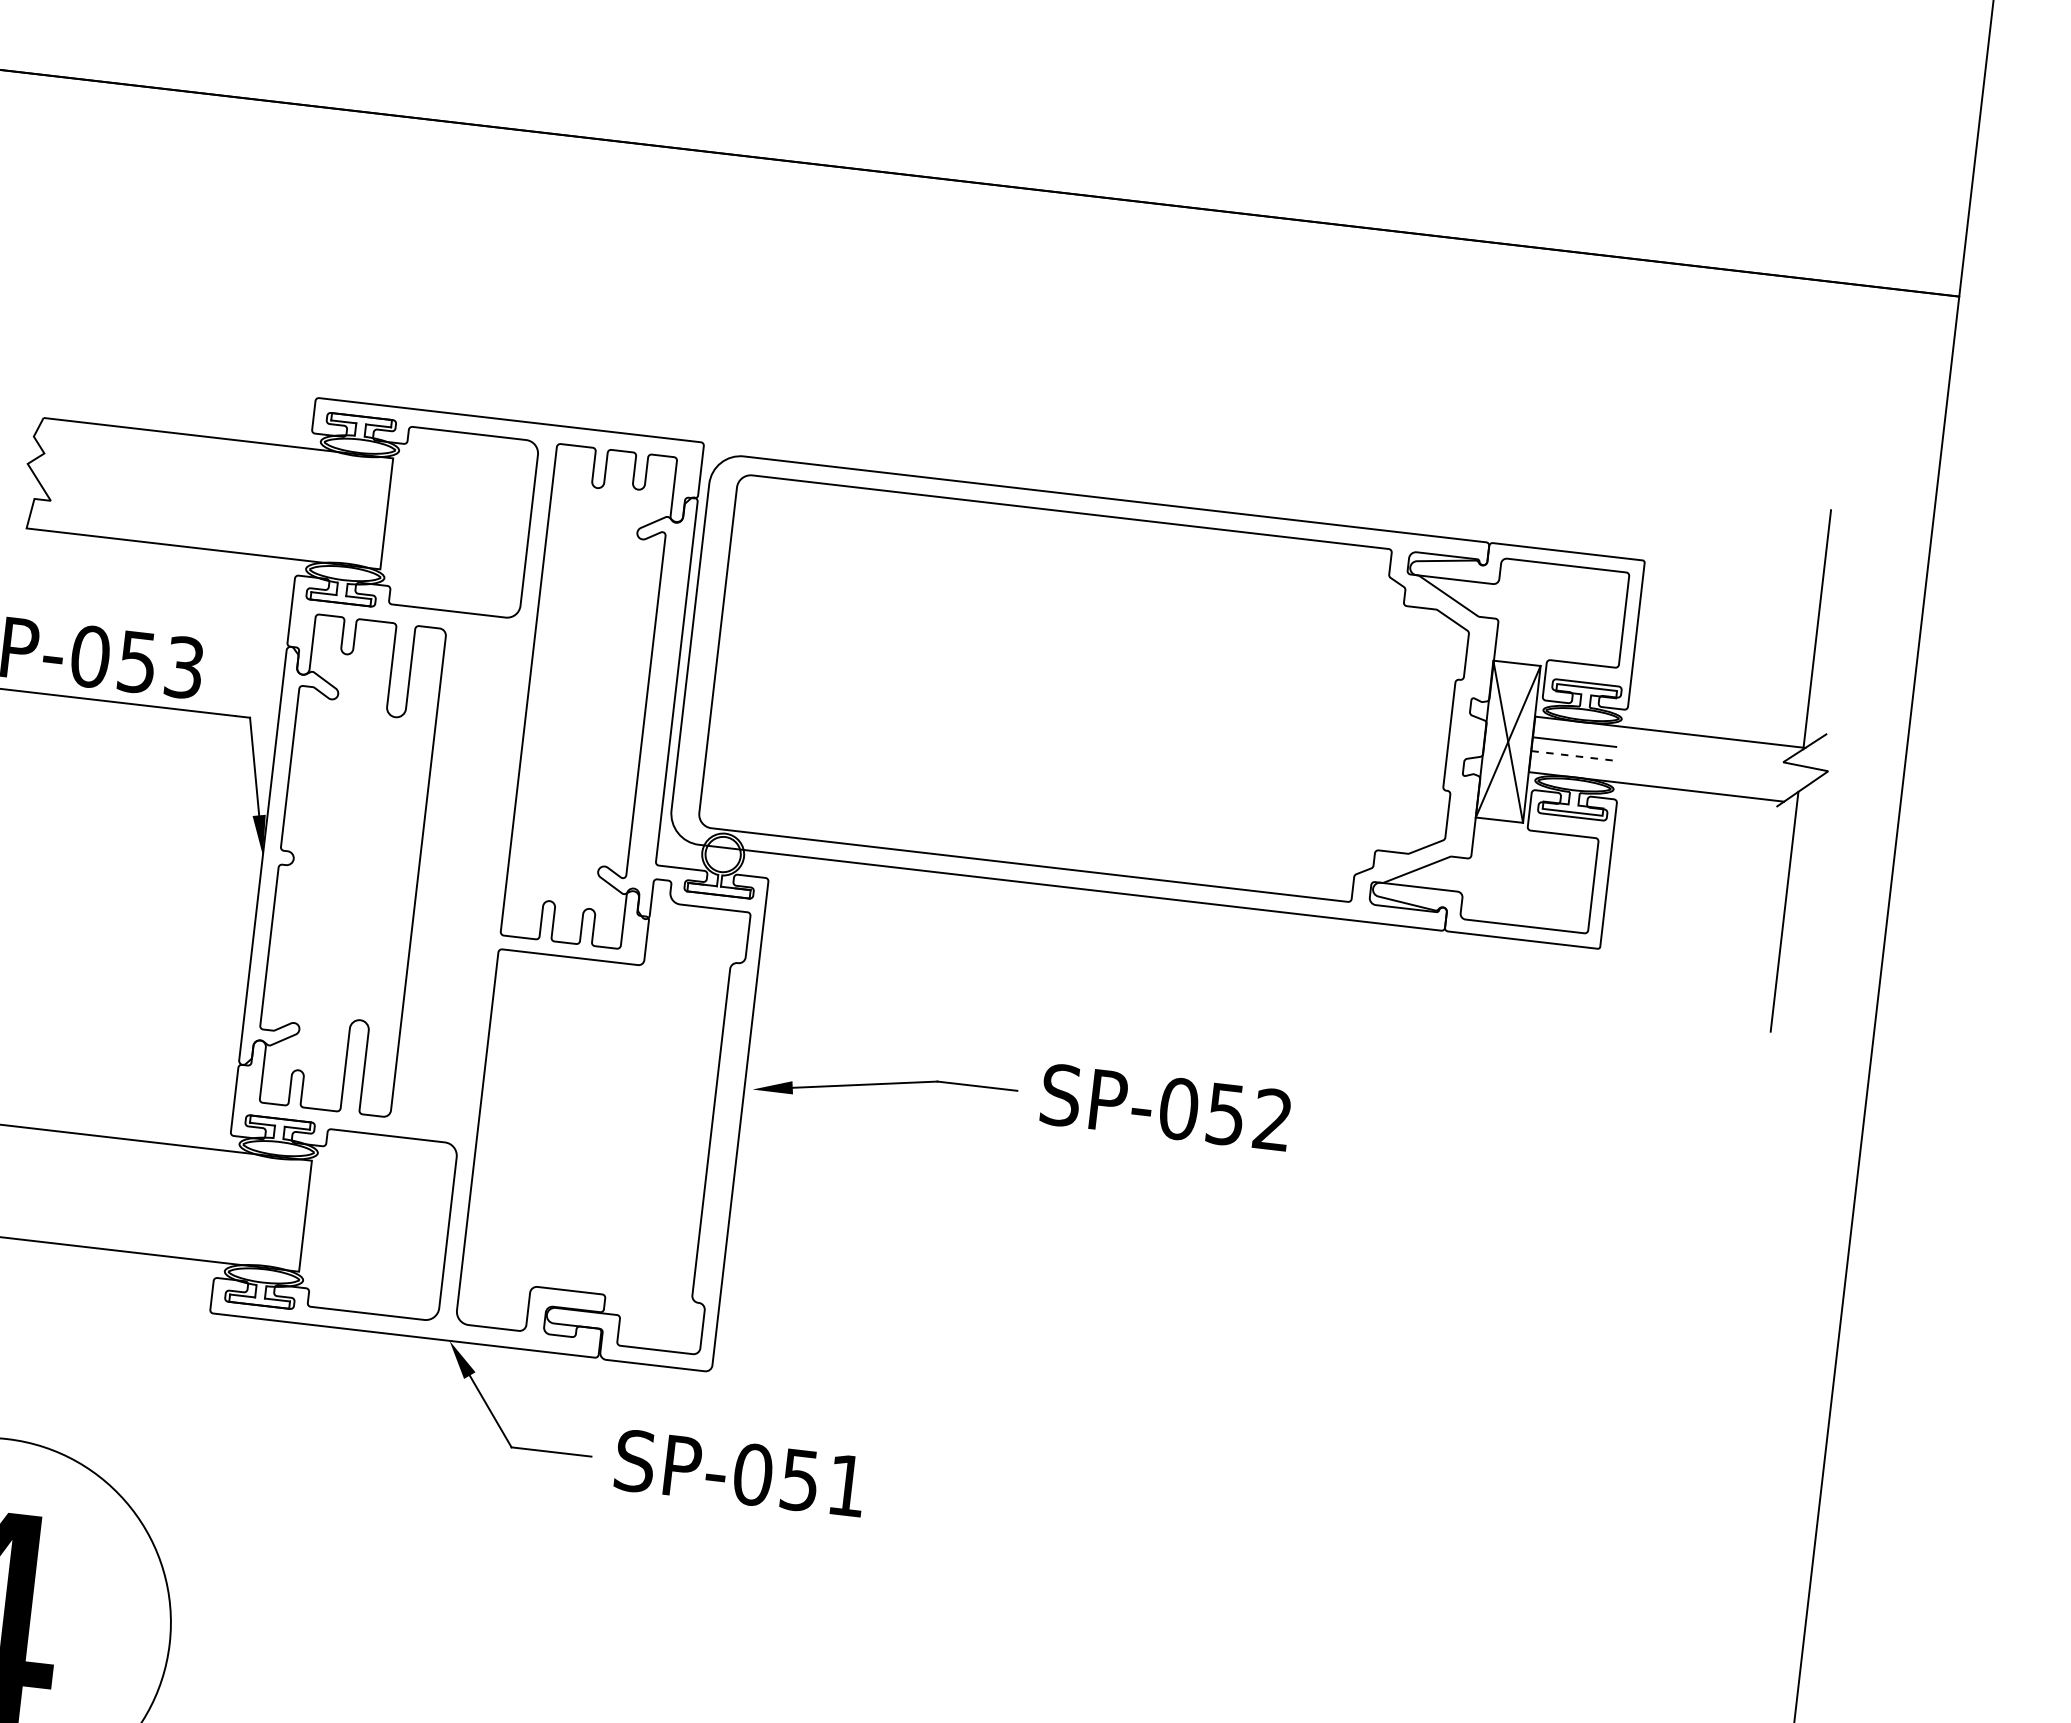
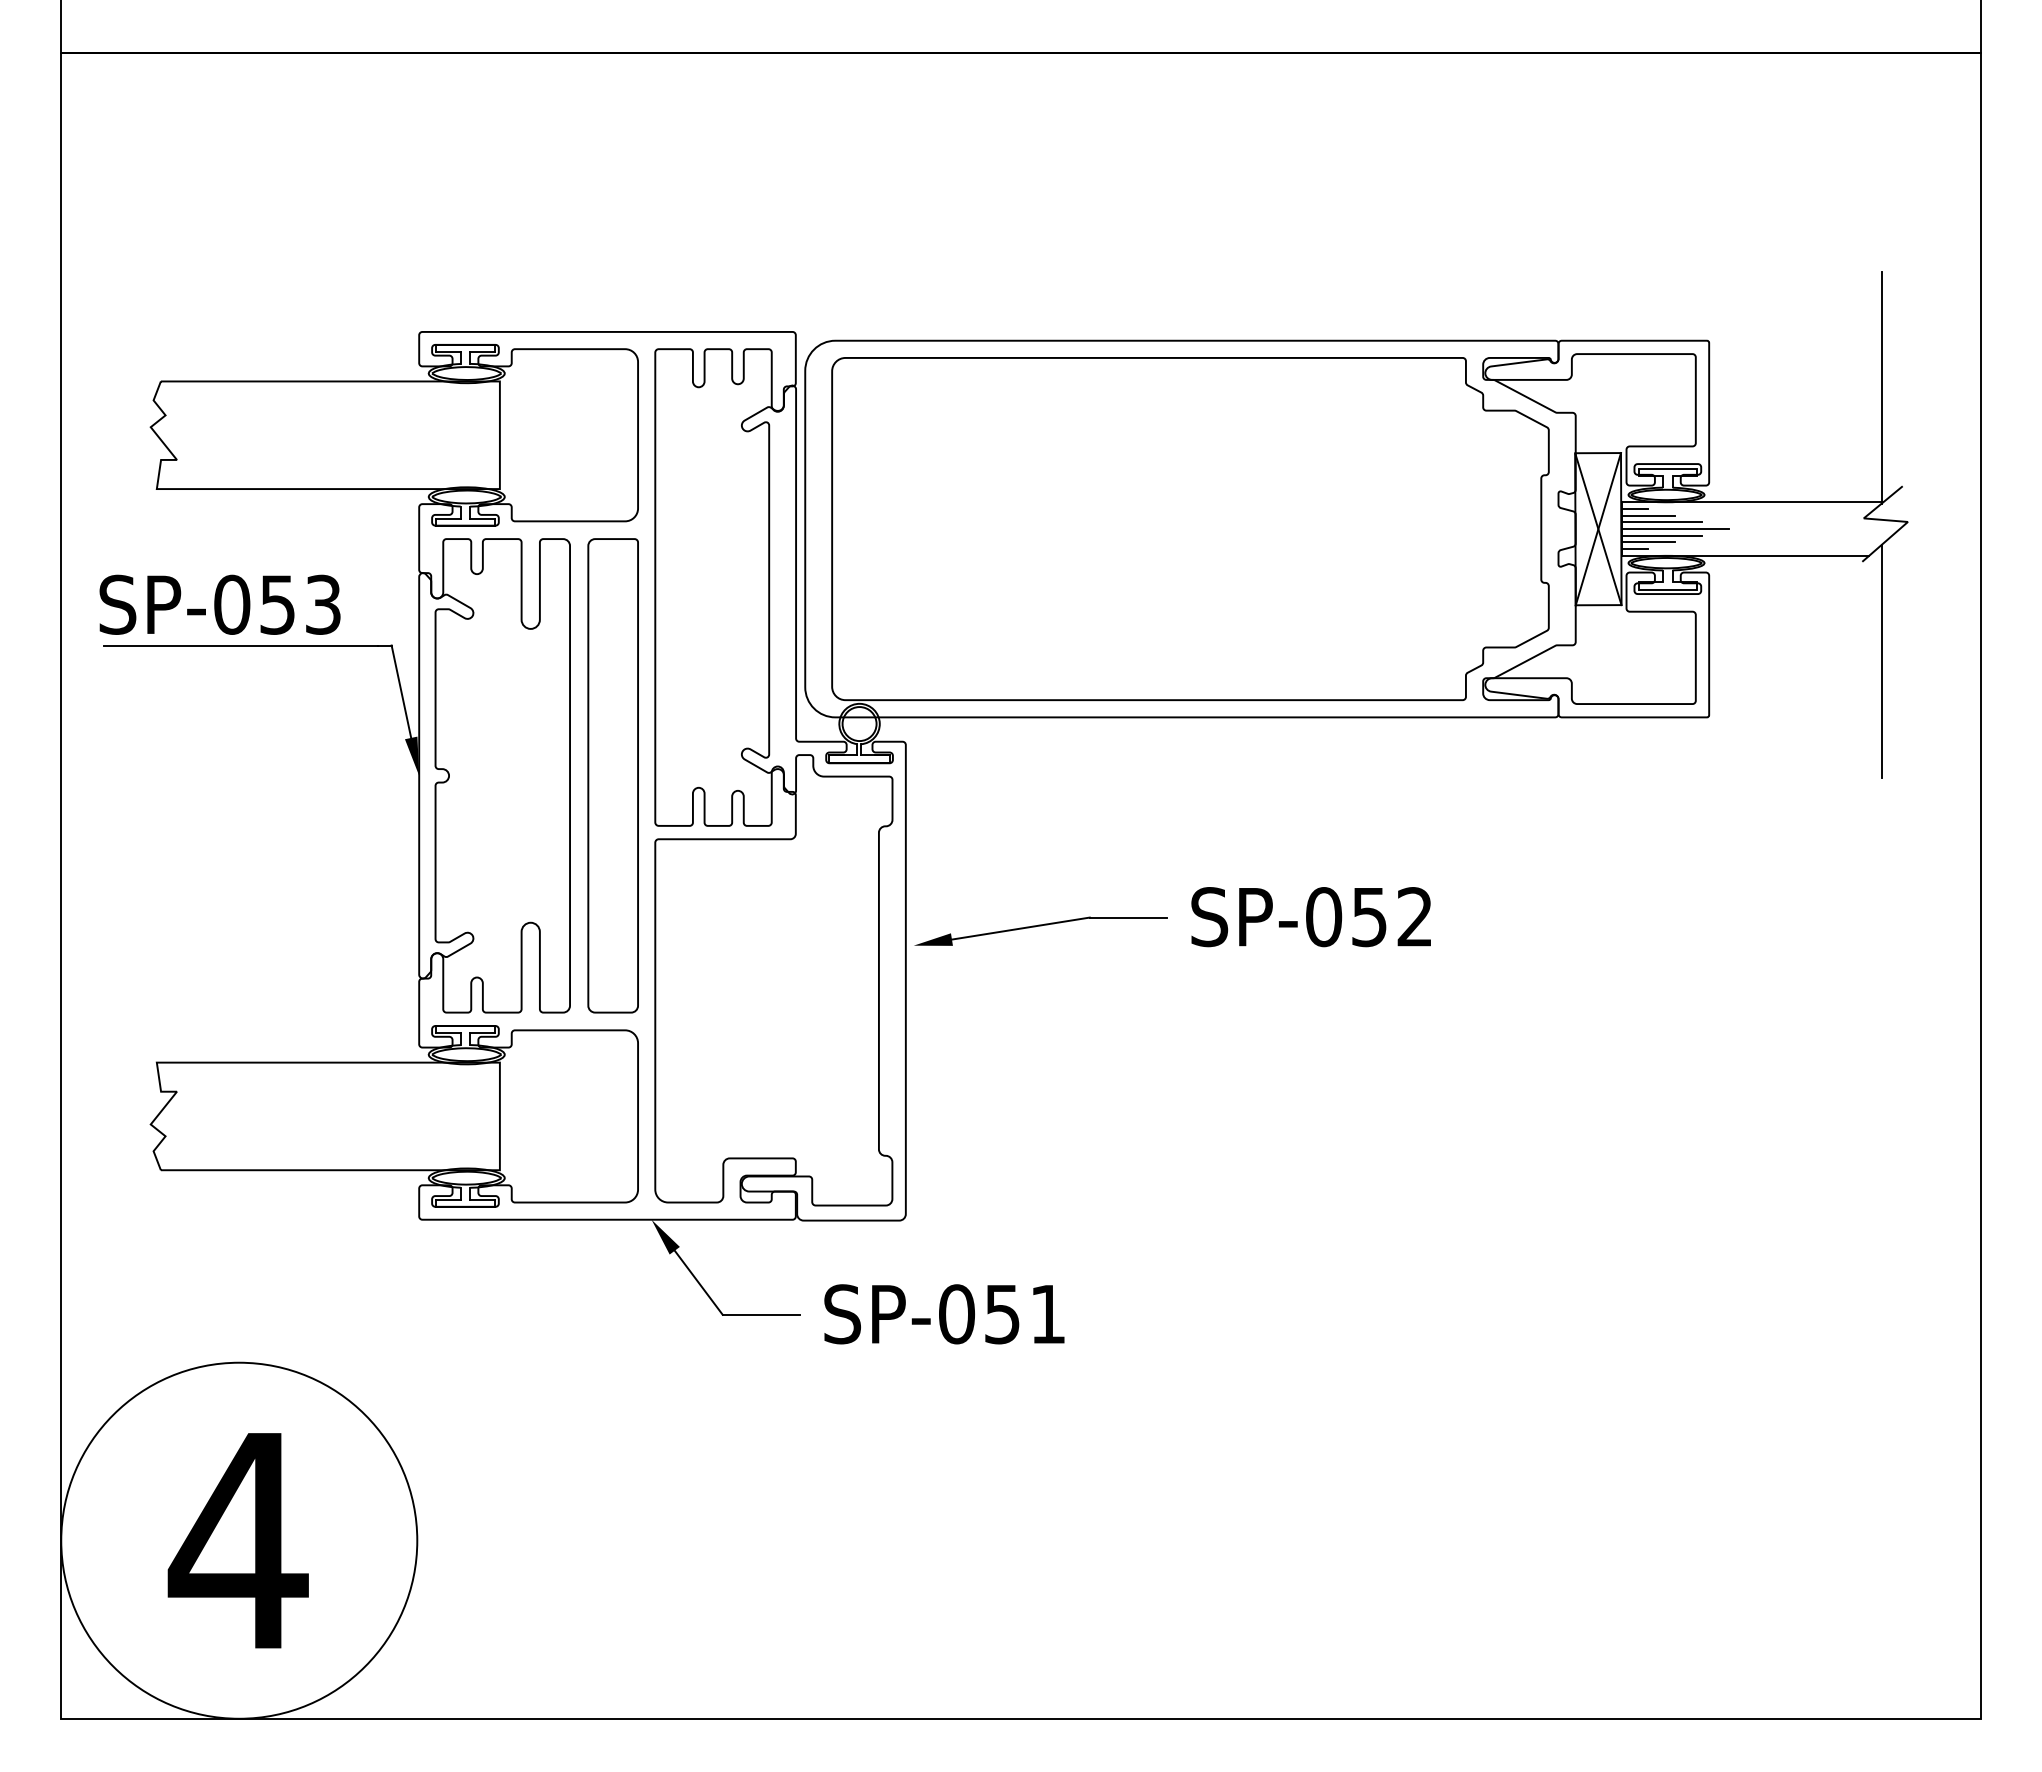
line: (1547, 724) -> (1634, 508), added
line: (1561, 733) -> (1648, 515), added
line: (1587, 750) -> (1675, 528), added
line: (1573, 755) -> (1662, 535), dashed -> solid
line: (1558, 761) -> (1648, 542), added
line: (1543, 767) -> (1634, 549), added
part: (462, 878) -> (612, 775), added

